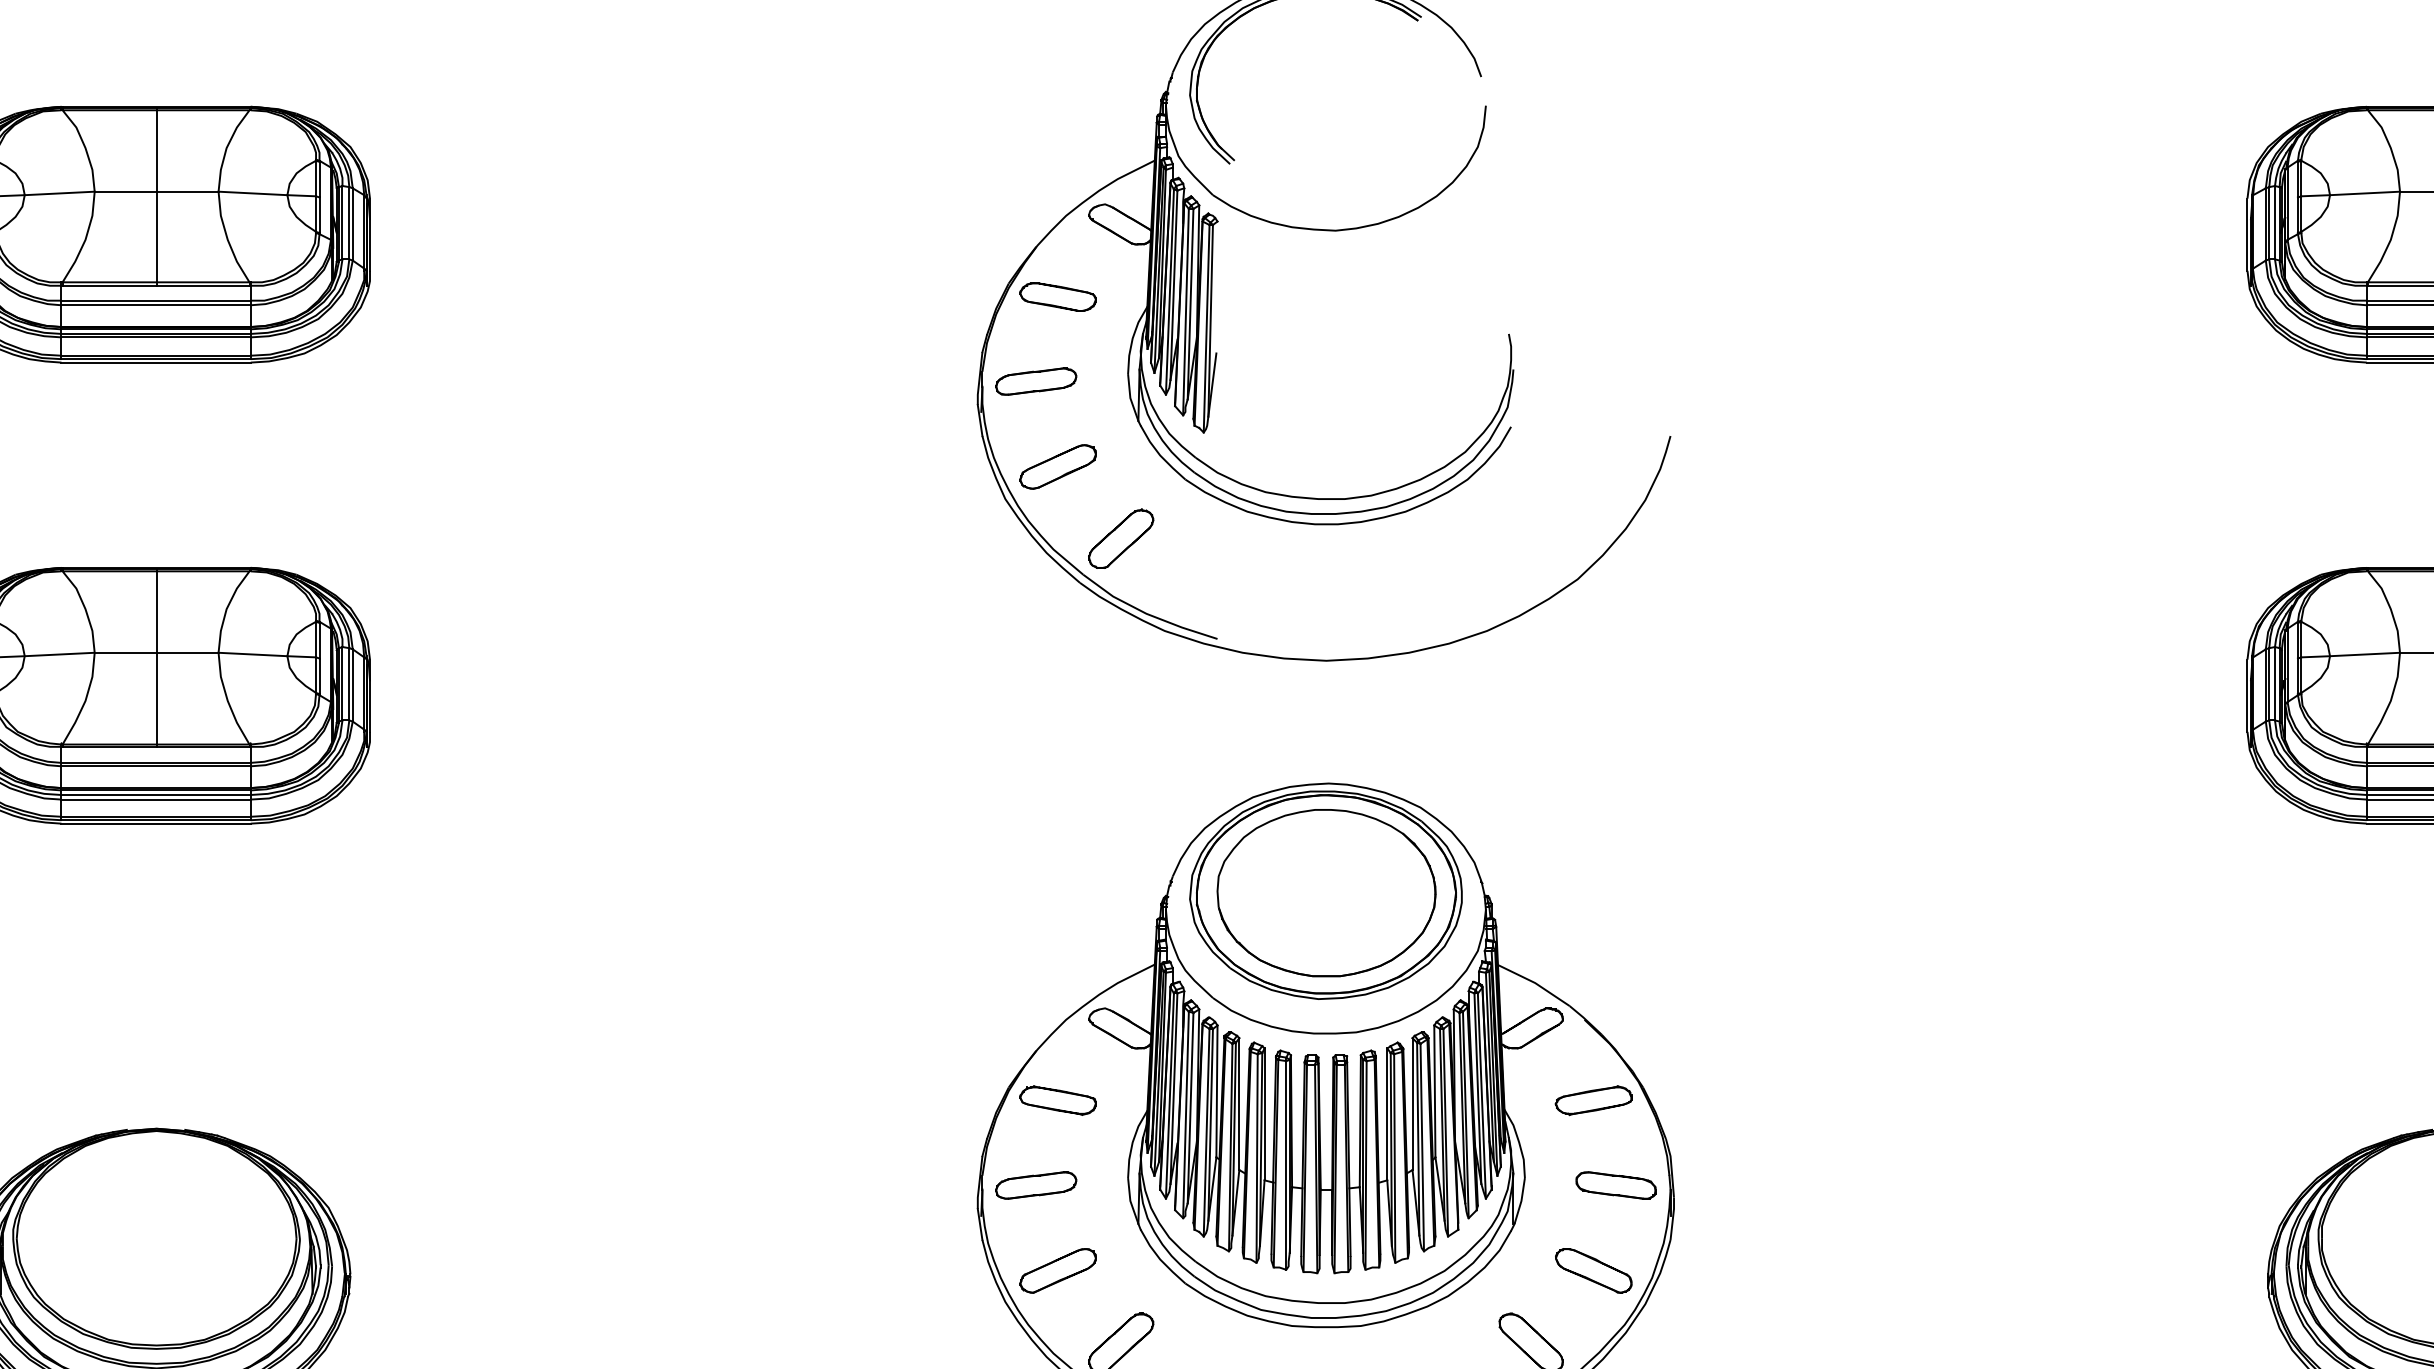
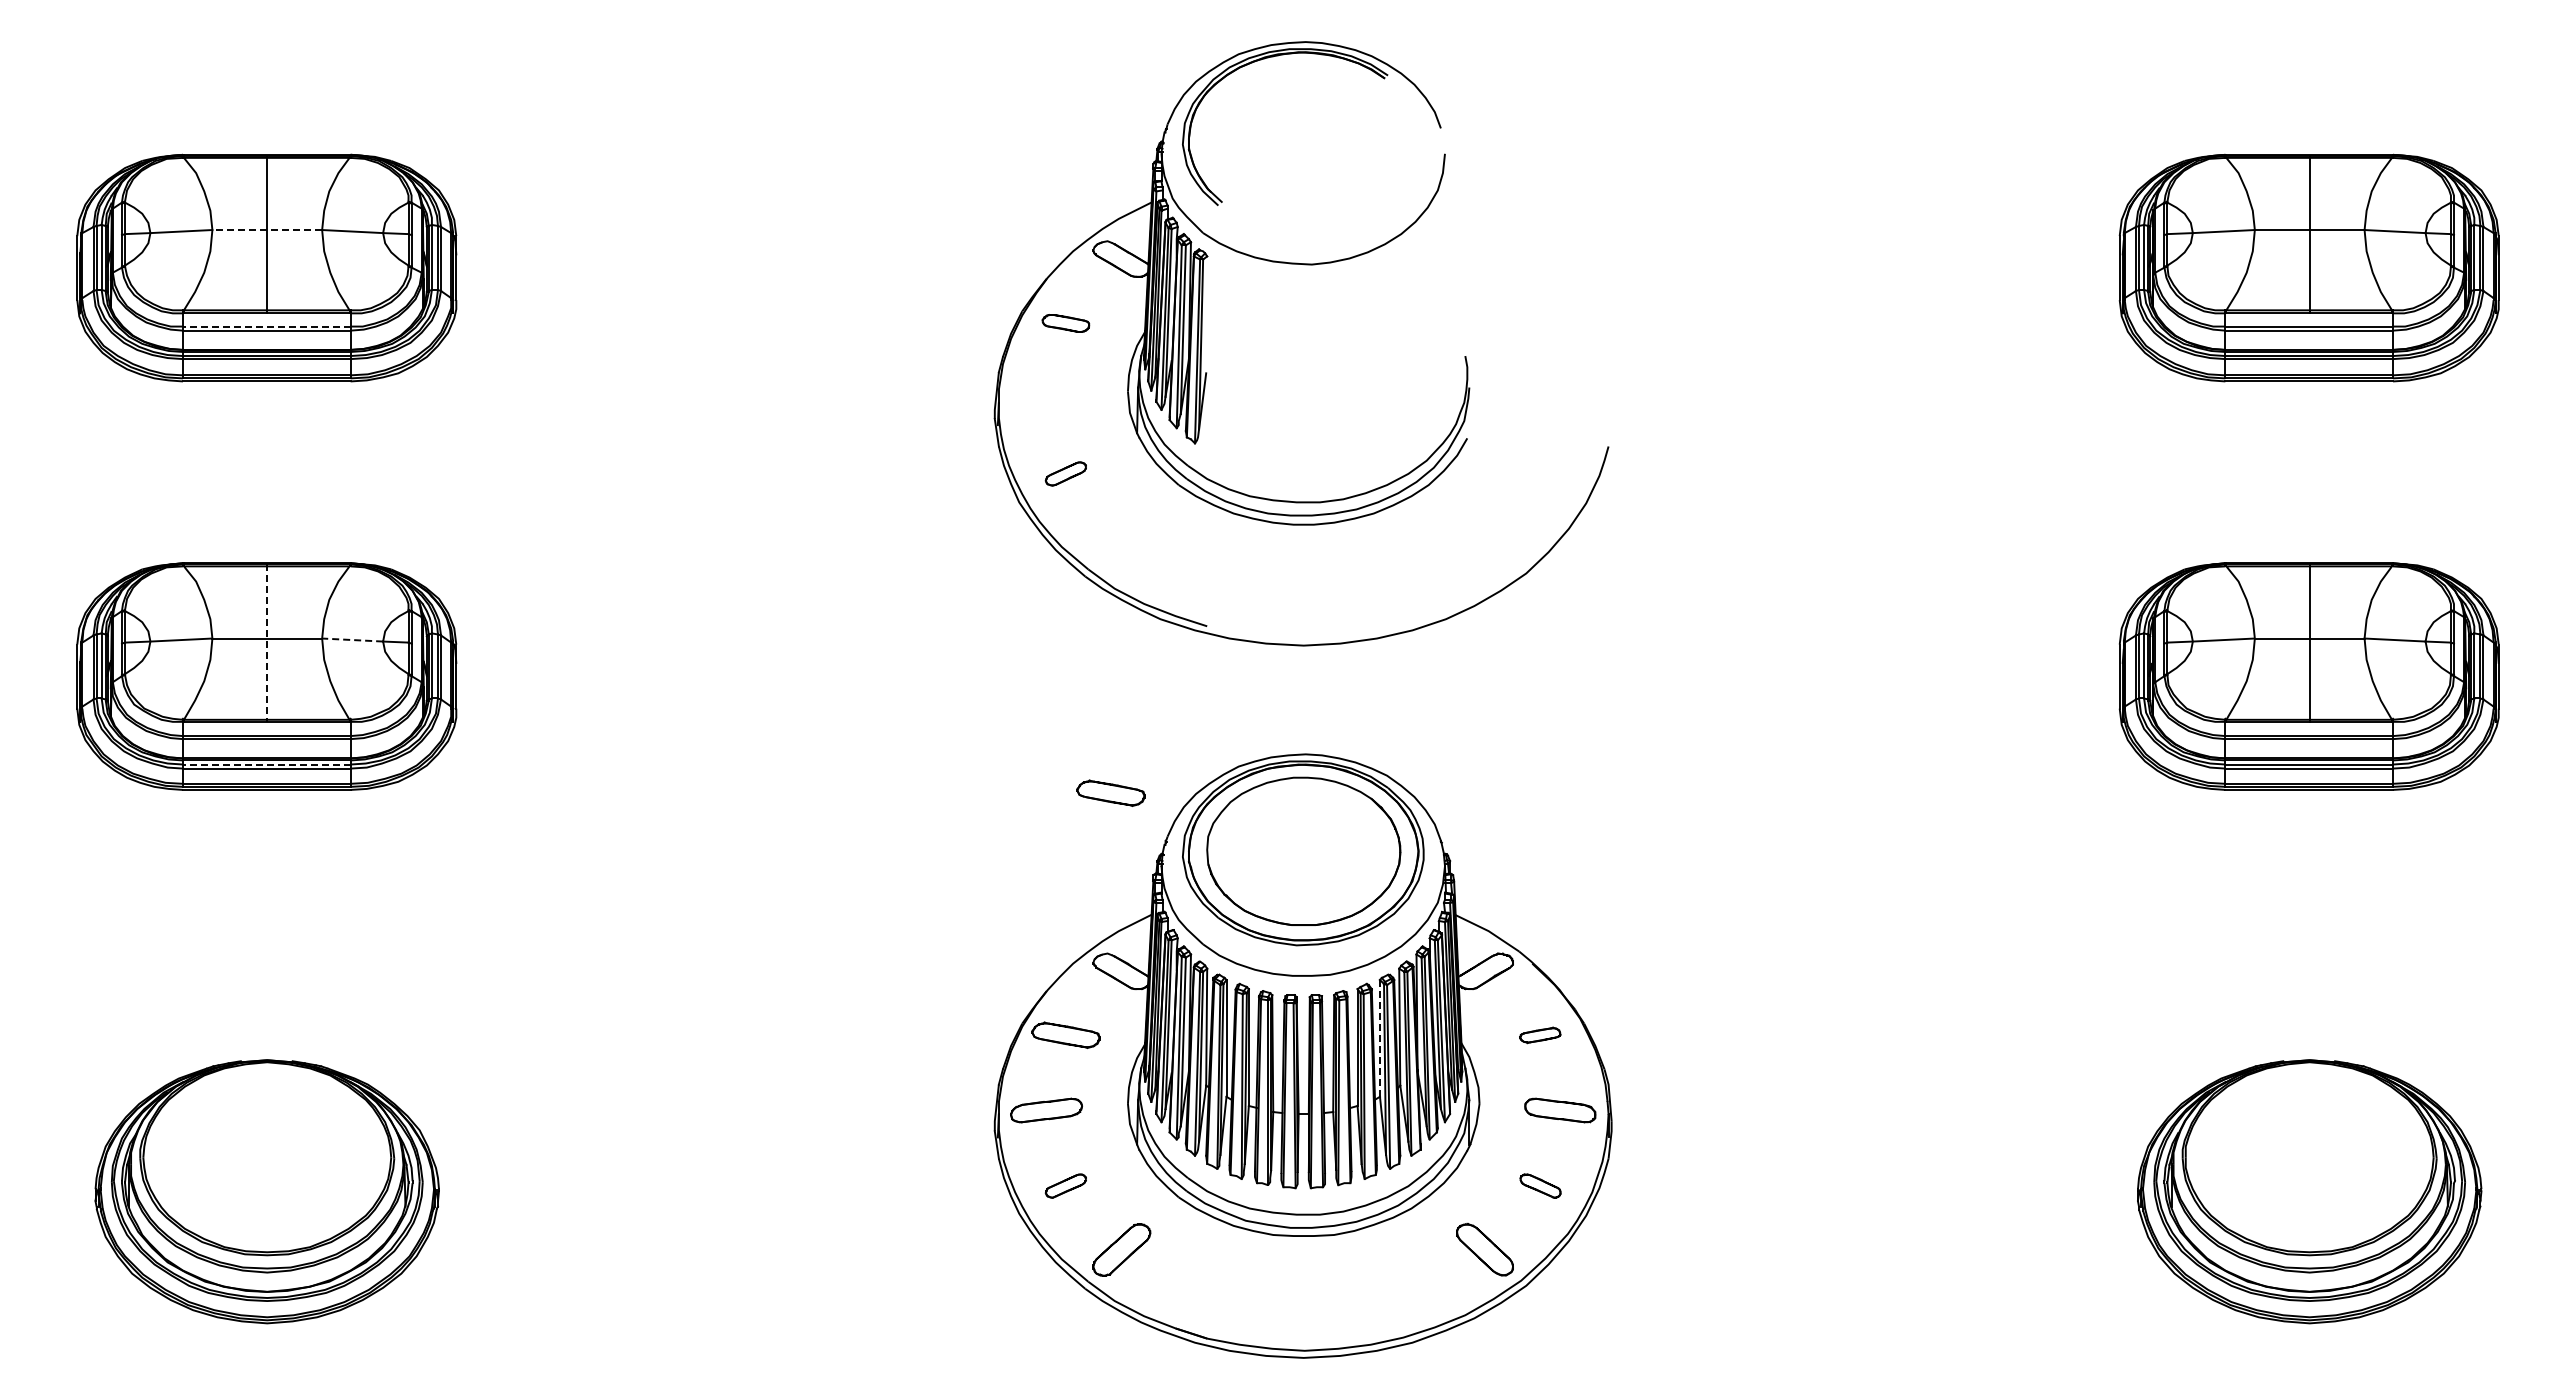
line: (156, 192) -> (267, 230), solid -> dashed
part: (1057, 297) -> (1065, 323), size x0.7
line: (155, 300) -> (266, 326), solid -> dashed
part: (1036, 380) -> (1046, 397), removed
part: (1057, 466) -> (1065, 473), size x0.6
part: (1120, 538) -> (1121, 537), removed
line: (252, 655) -> (352, 640), solid -> dashed
line: (156, 658) -> (267, 643), solid -> dashed
line: (155, 794) -> (266, 764), solid -> dashed
part: (1108, 826) -> (1110, 792), added
part: (1592, 1100) -> (1539, 1035), size x0.6
line: (1412, 1103) -> (1379, 1037), solid -> dashed
part: (1057, 1270) -> (1065, 1185), size x0.6
part: (1593, 1270) -> (1540, 1185), size x0.6

